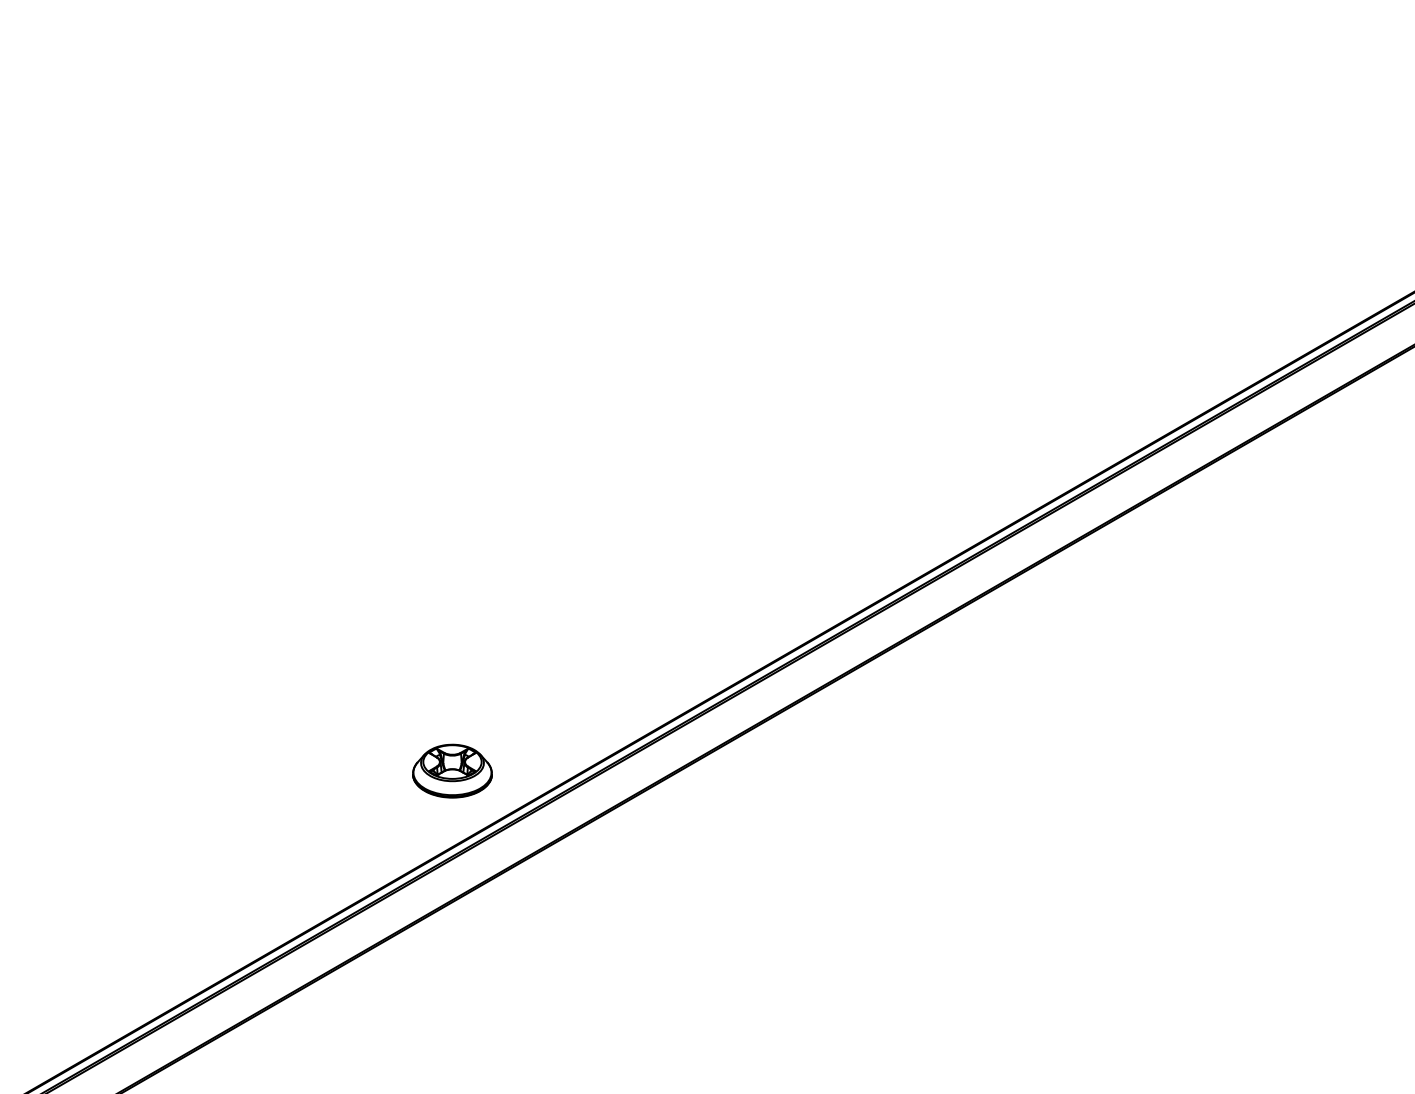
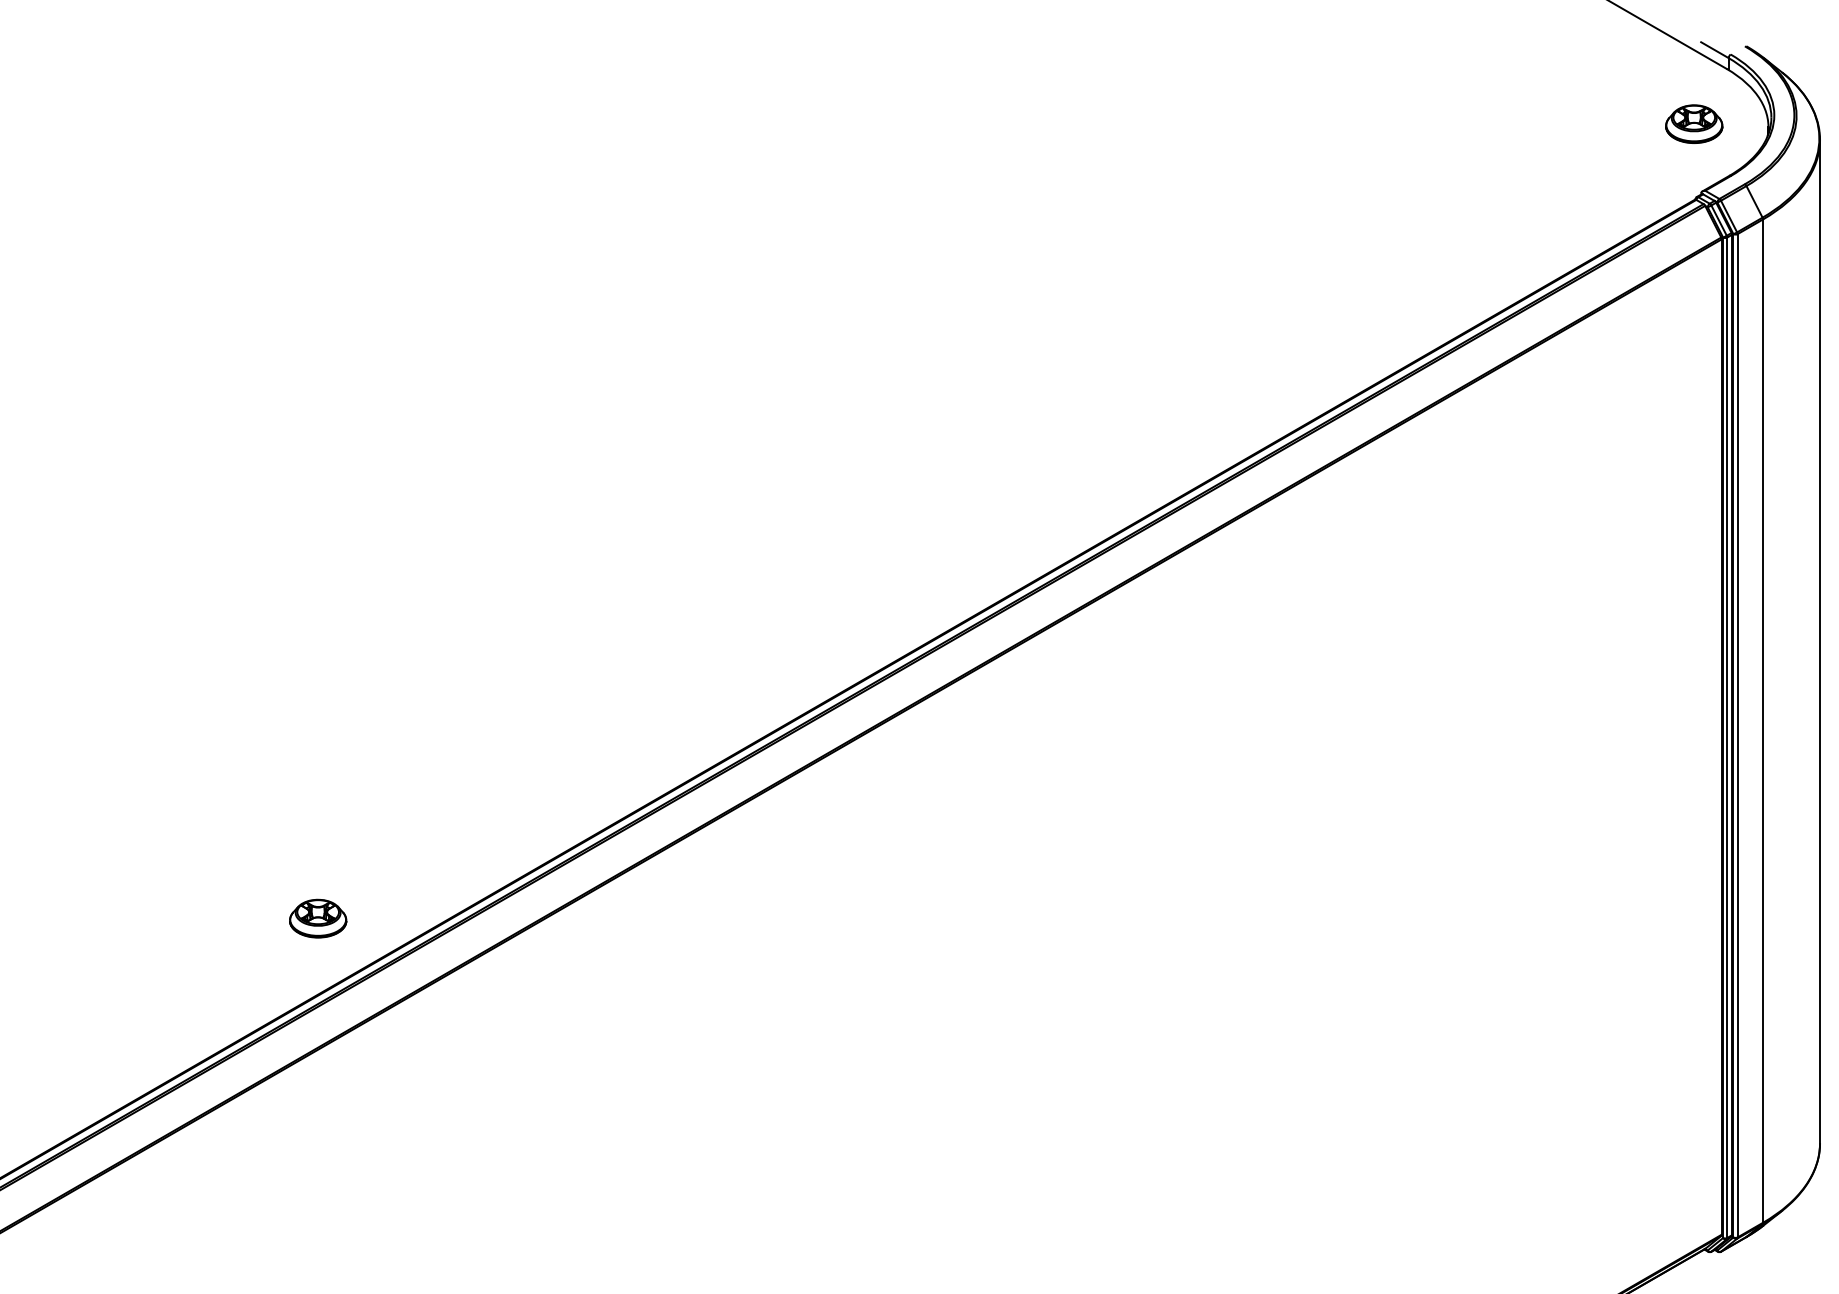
part: (452, 770) -> (318, 918), size x0.71

